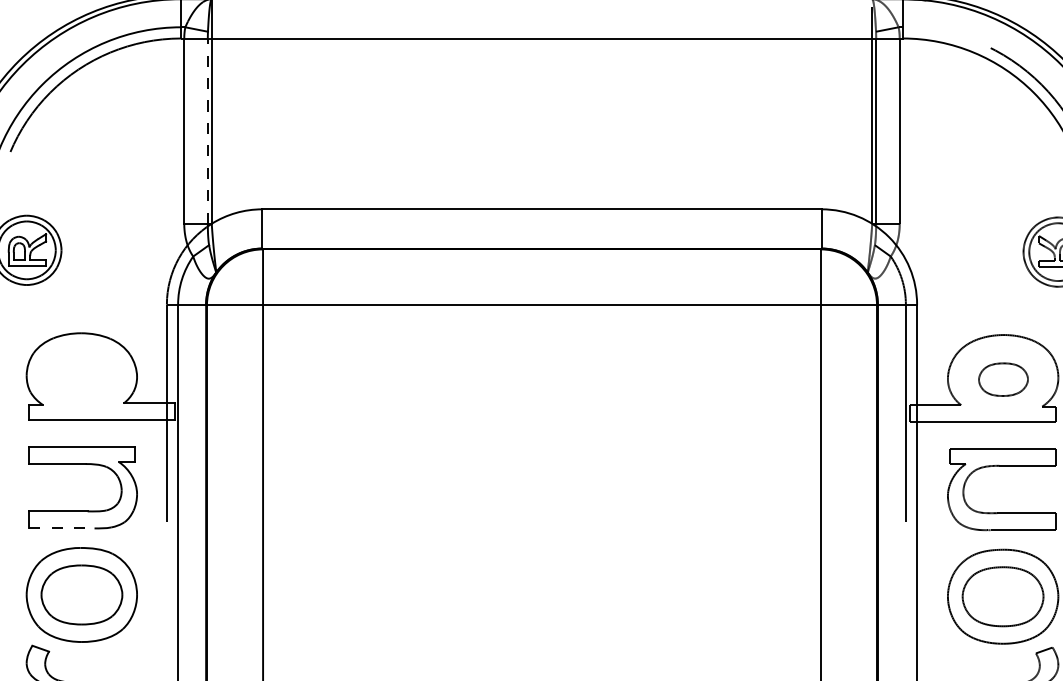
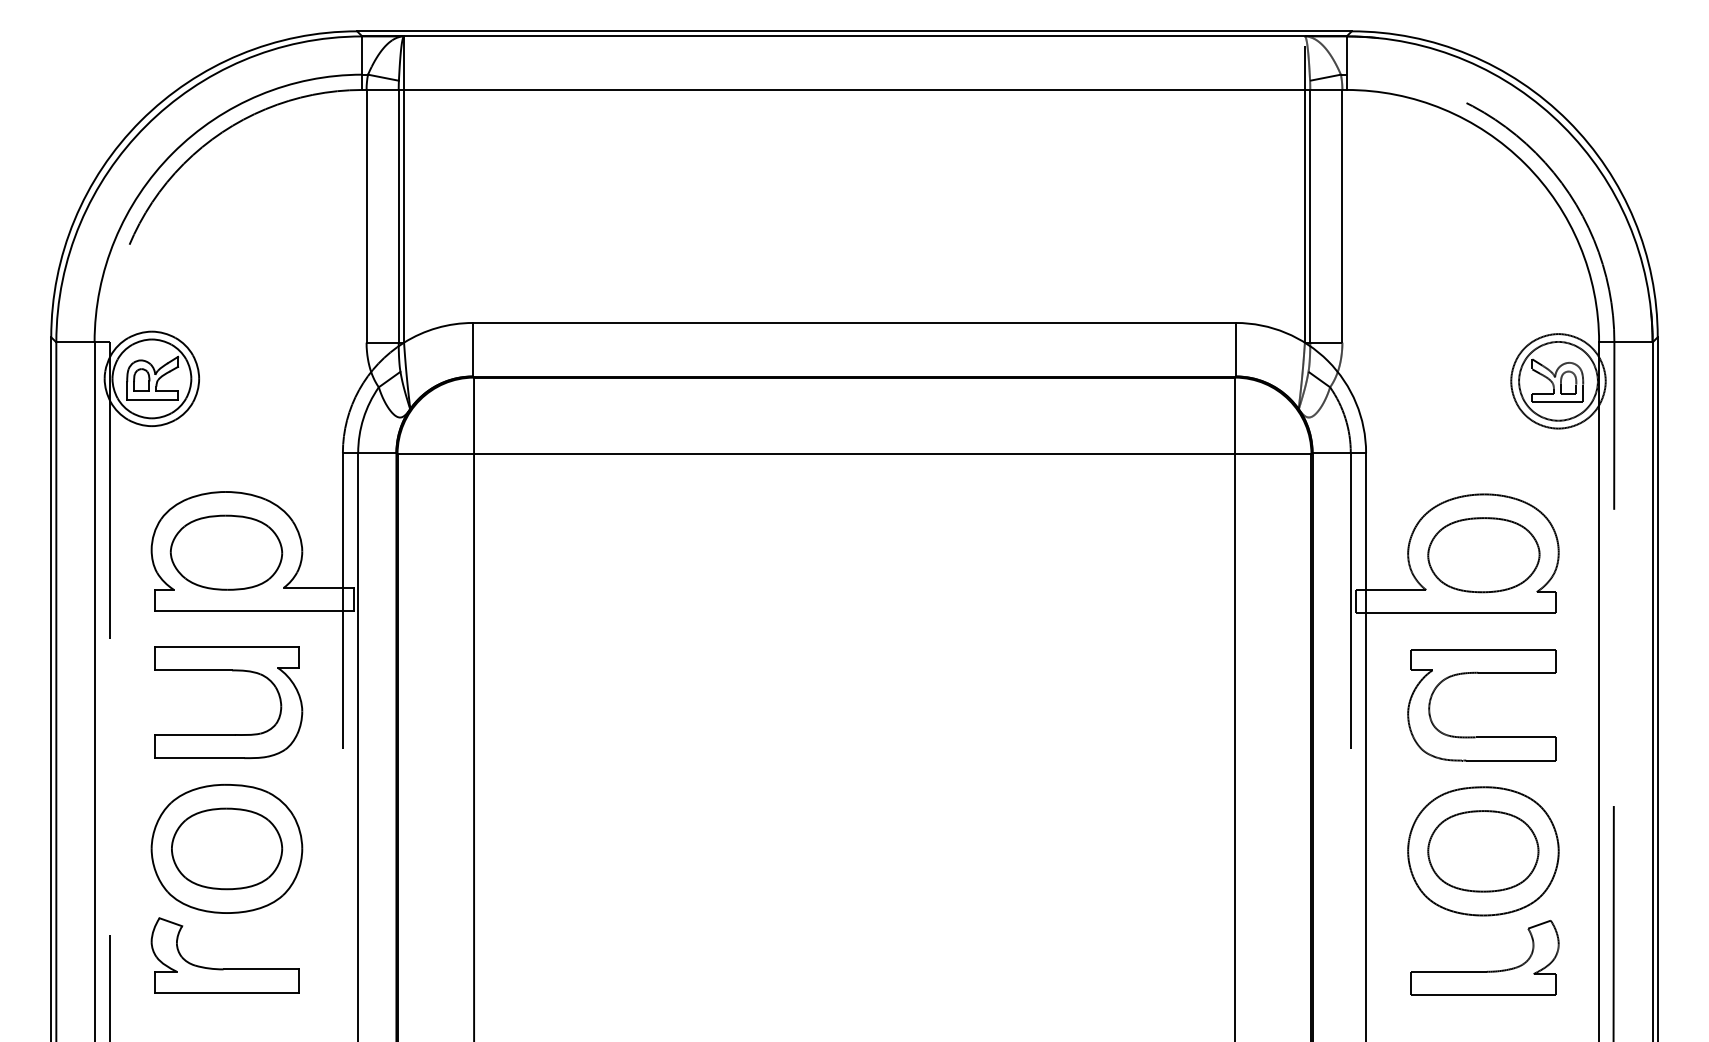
line: (207, 130) -> (398, 215), dashed -> solid
part: (81, 377) -> (226, 552), added
part: (1003, 379) -> (1483, 555), size x1.67
line: (61, 528) -> (199, 758), dashed -> solid

